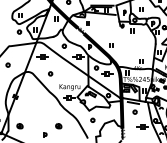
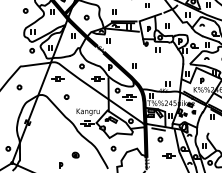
part: (19, 125) -> (32, 154), removed

